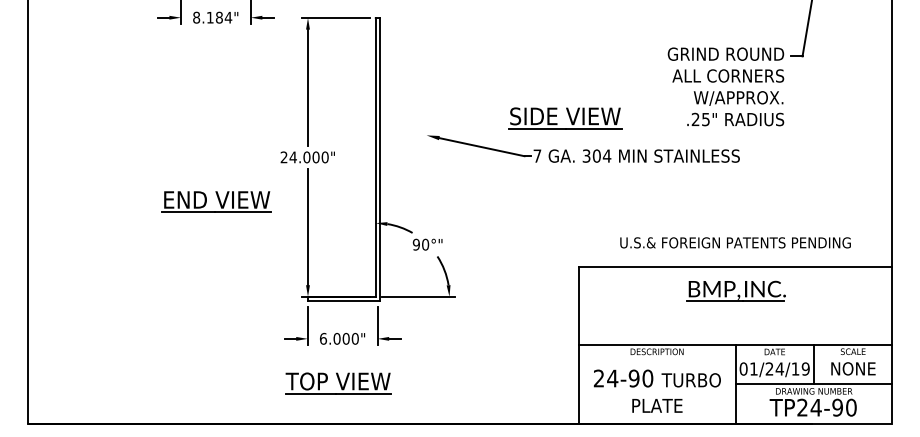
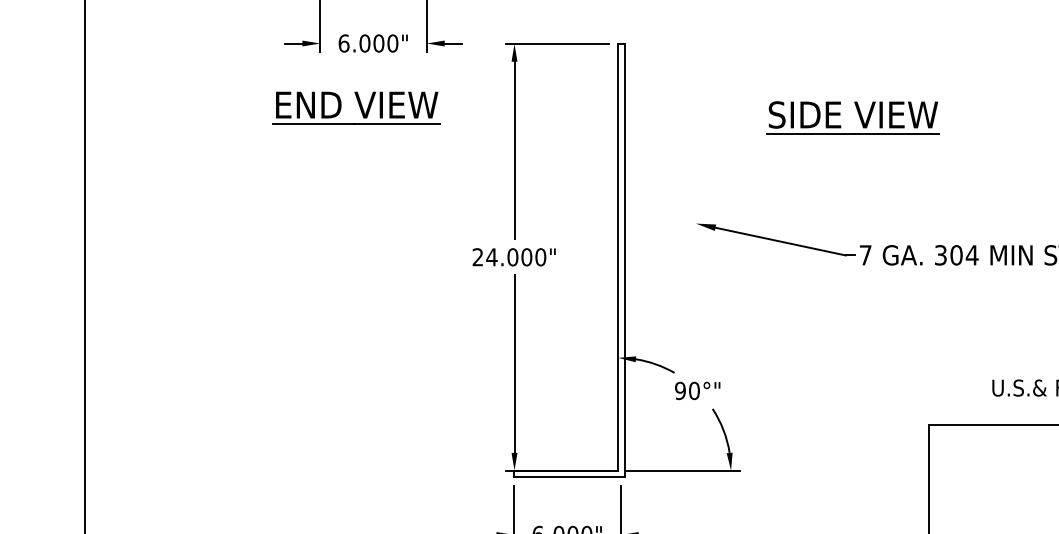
text: (212, 17) -> (368, 43), 8.184" -> 6.000"
part: (565, 118) -> (853, 118), moved
part: (216, 201) -> (356, 107), moved

